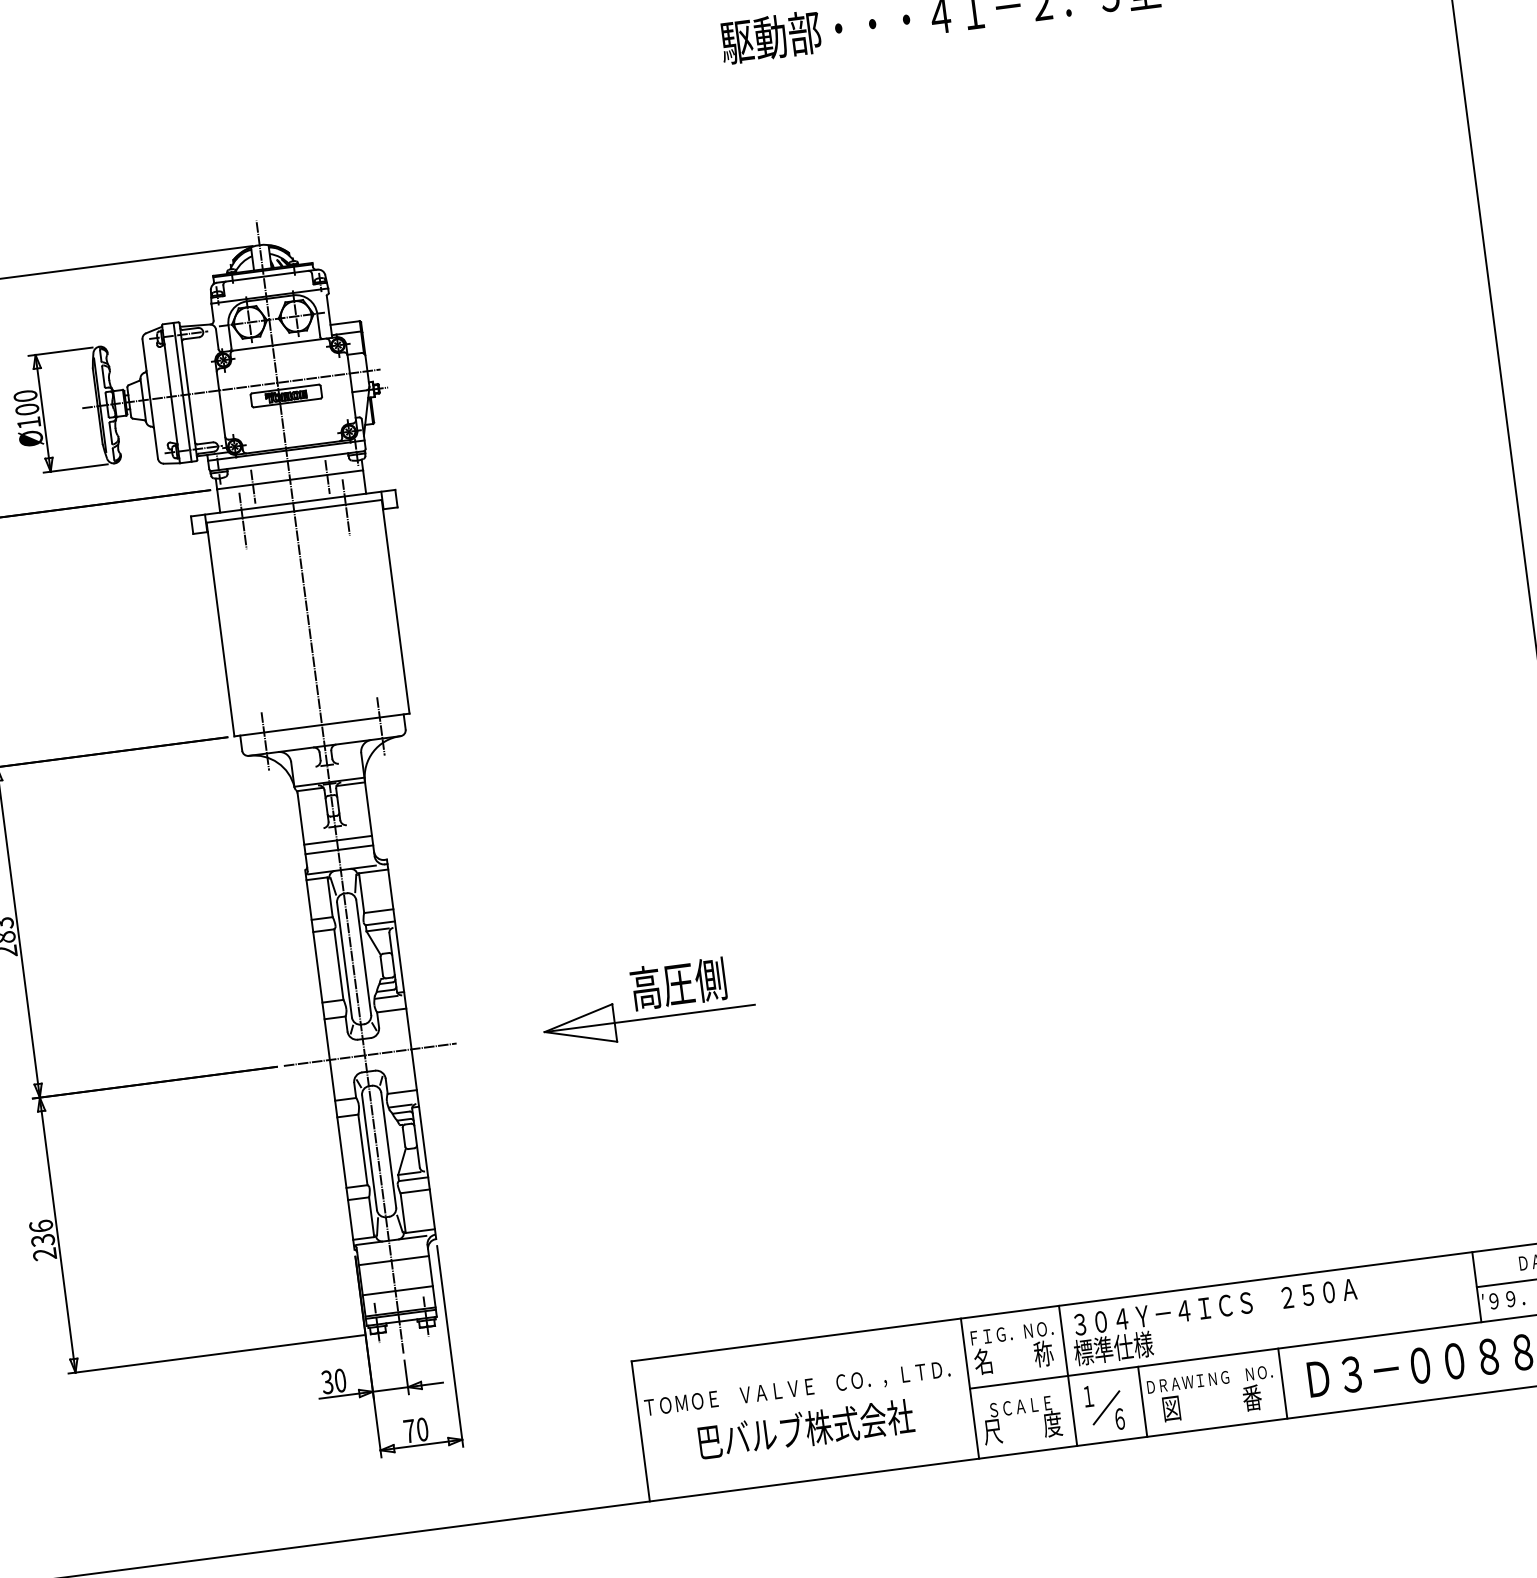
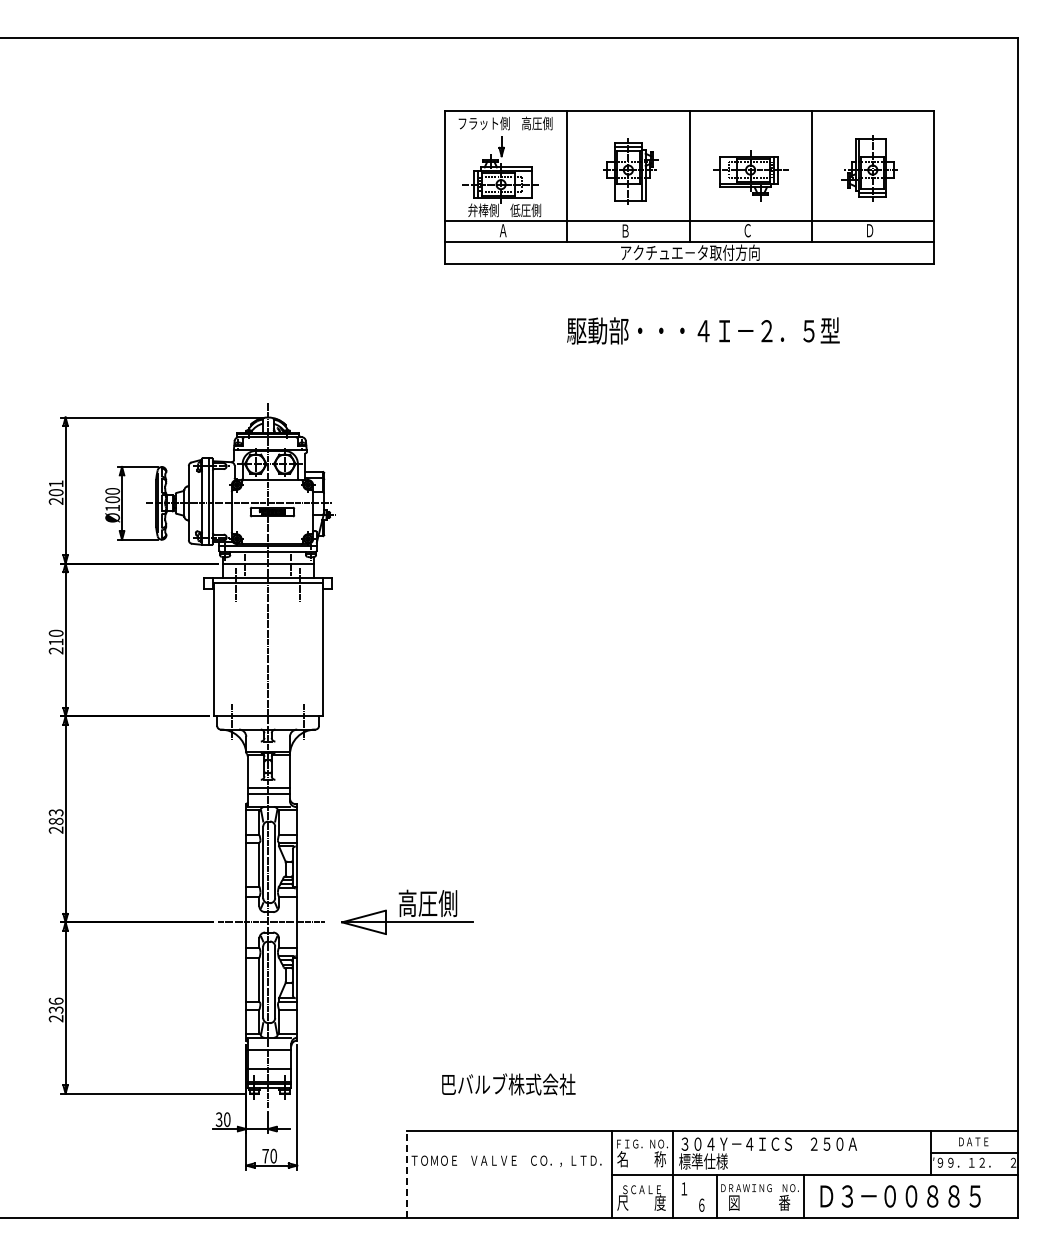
part: (647, 1001) -> (407, 911), moved
line: (1106, 1408) -> (694, 1197), removed
text: (805, 1429) -> (508, 1084), moved
line: (641, 1431) -> (407, 1174), solid -> dashed

